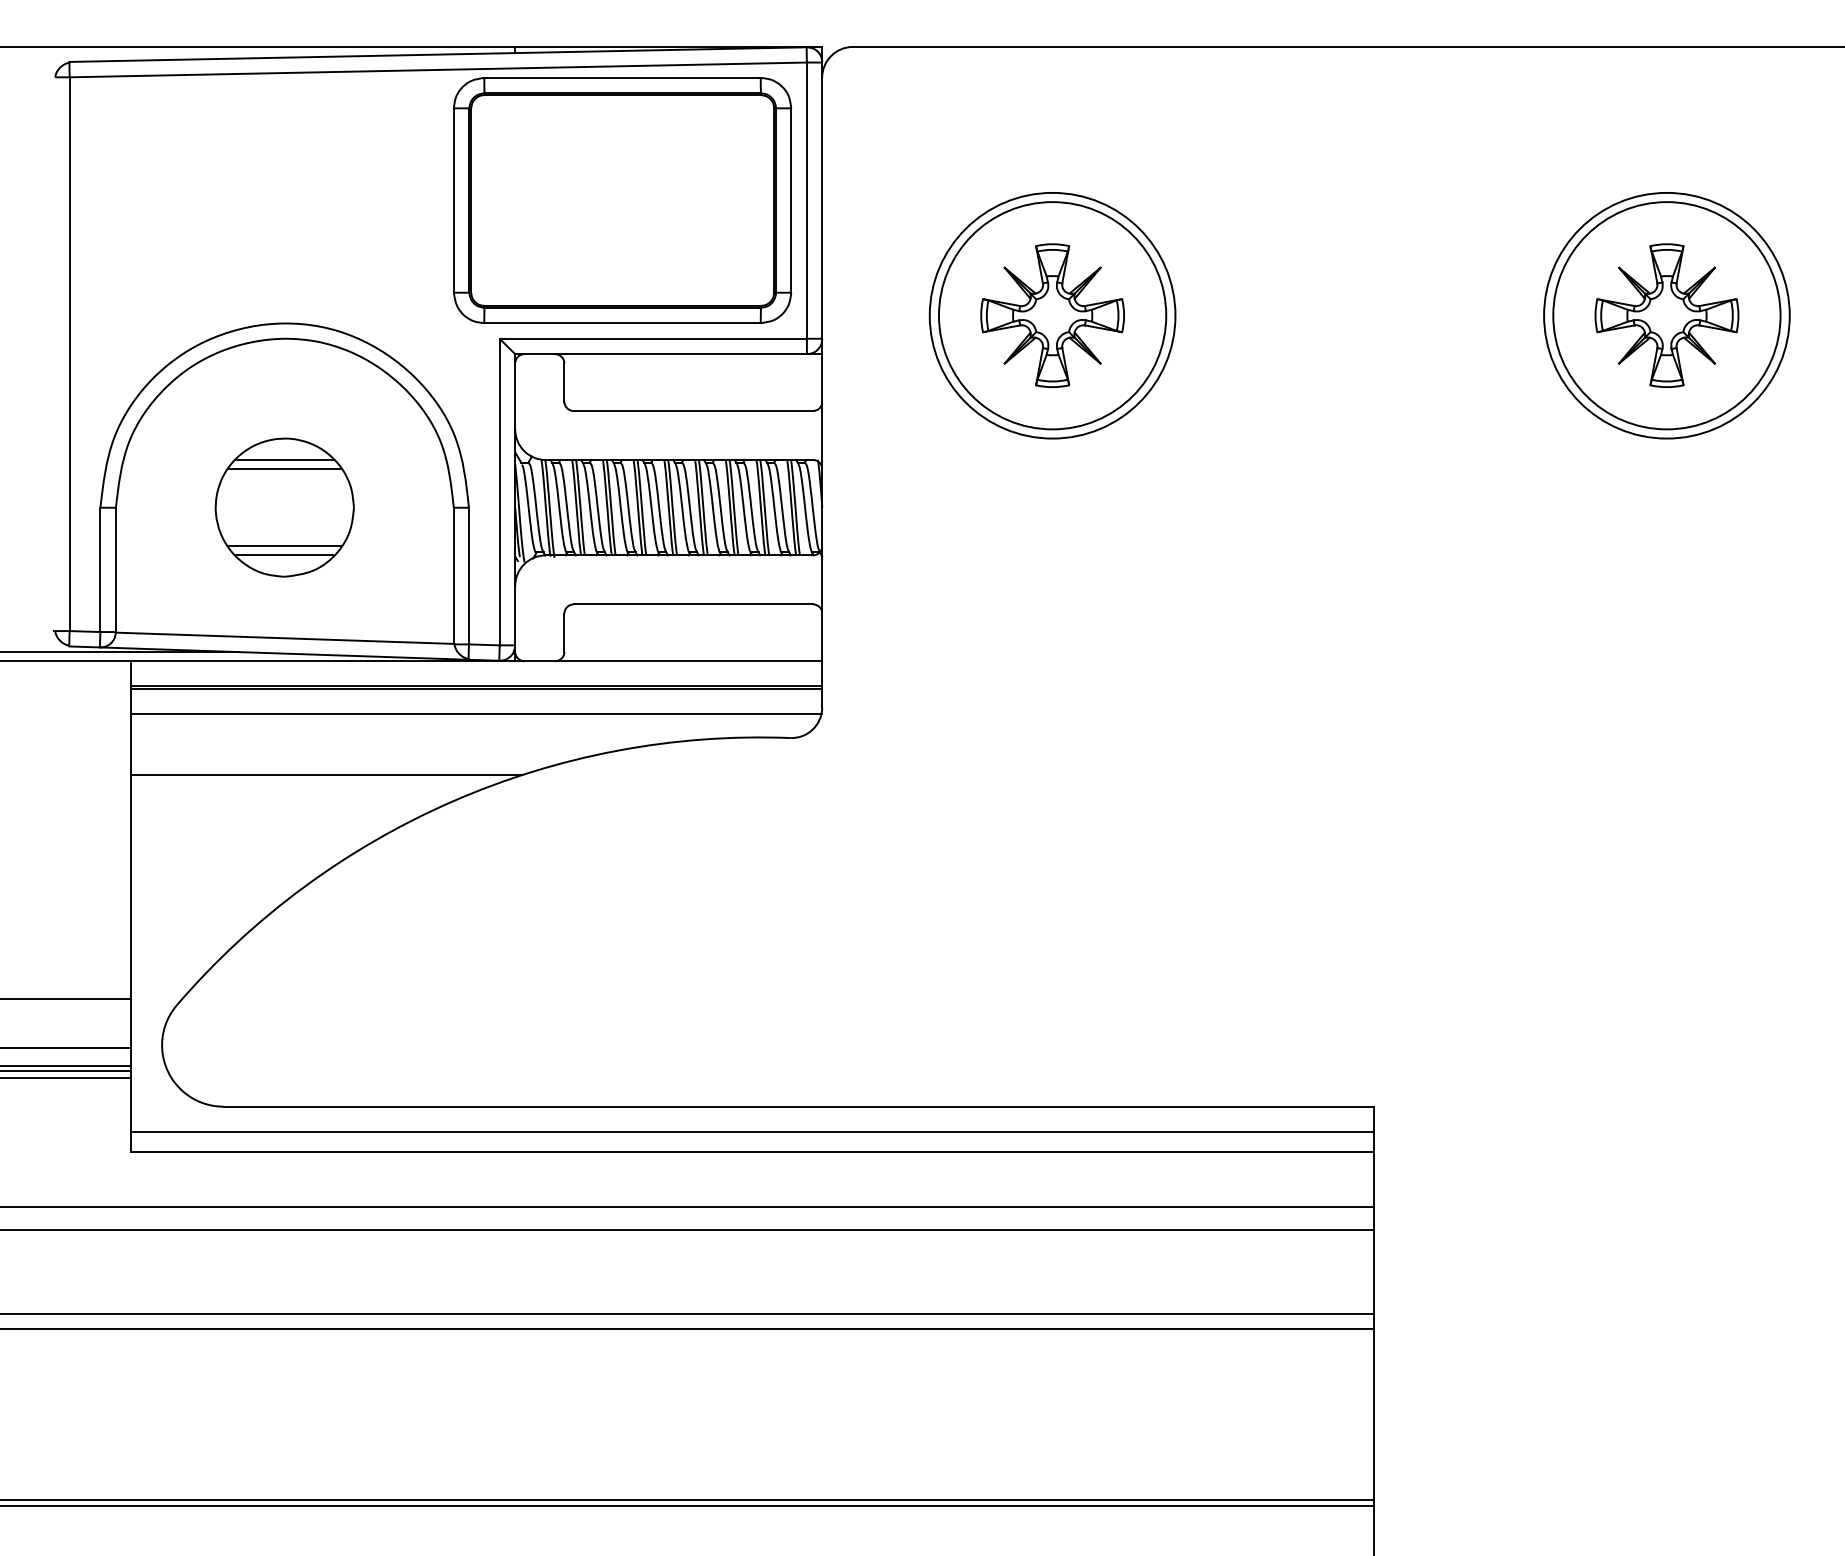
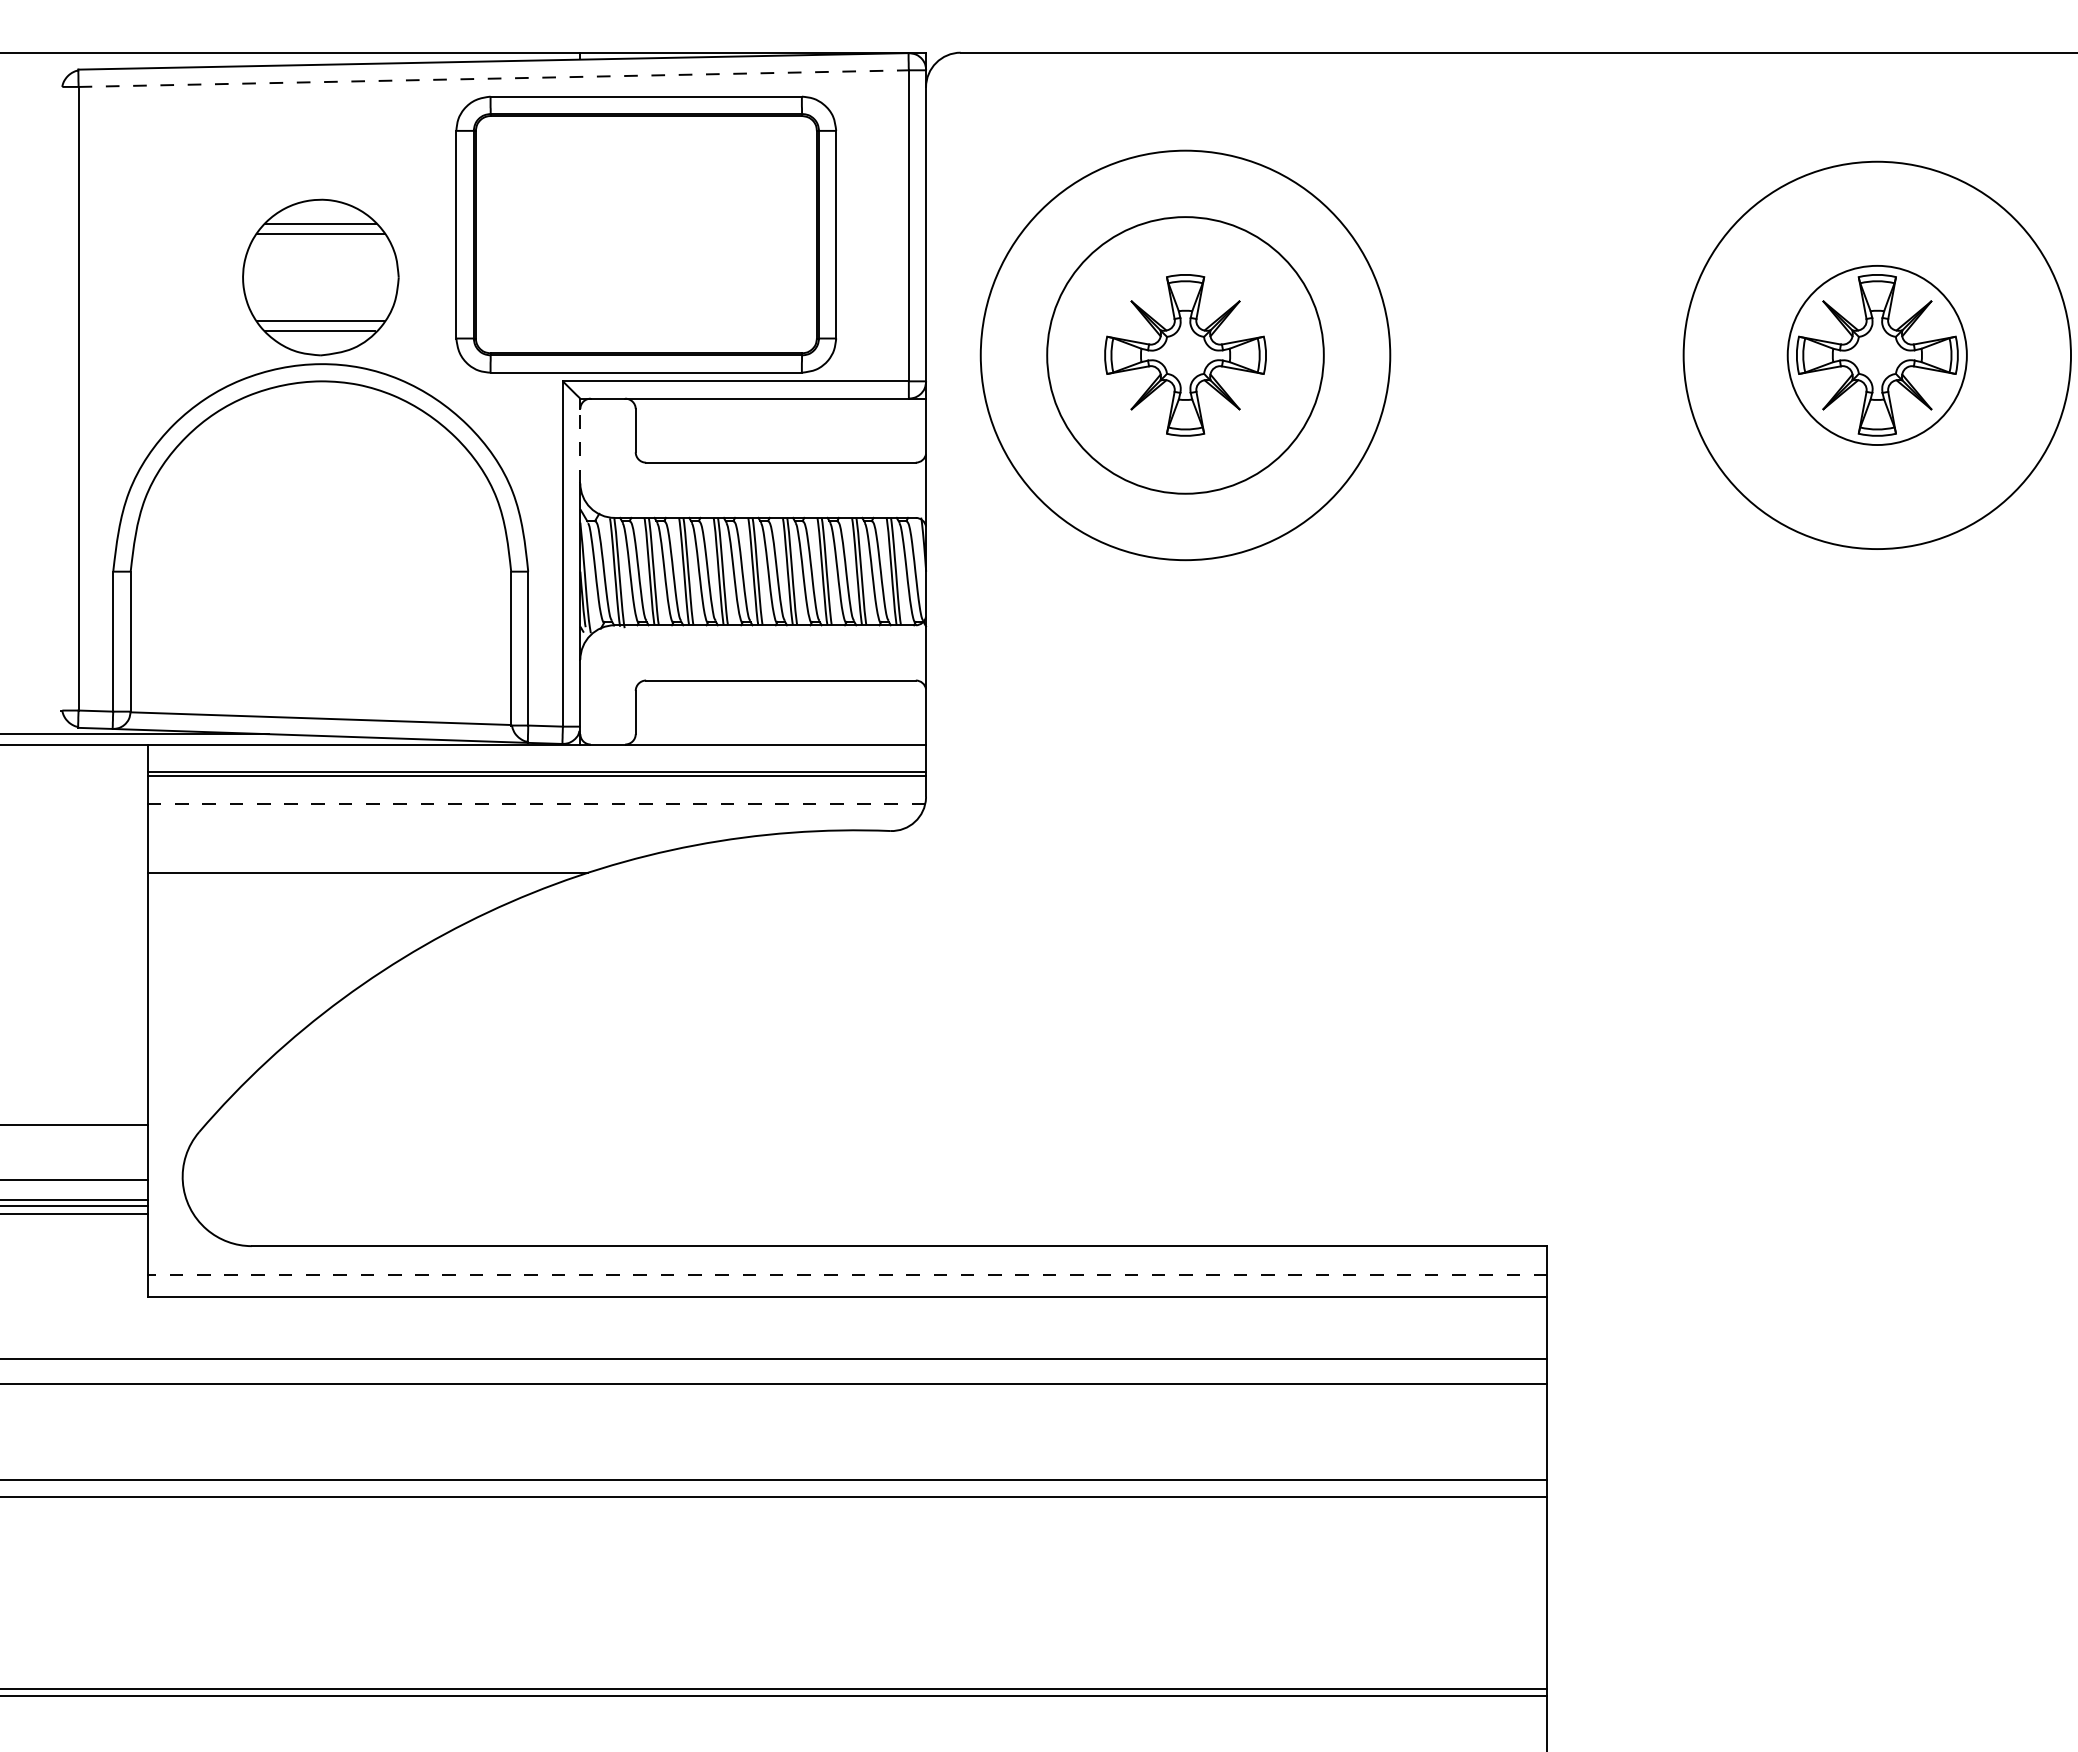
line: (438, 69) -> (494, 78), solid -> dashed
part: (622, 200) -> (646, 234), moved
circle: (1052, 315) -> (1185, 355), size x1.6
circle: (1666, 315) -> (1876, 355), size x1.4
circle: (1667, 315) -> (1877, 355), size x0.7
line: (515, 395) -> (580, 445), solid -> dashed
part: (284, 507) -> (320, 277), moved
line: (476, 713) -> (536, 803), solid -> dashed
line: (752, 1131) -> (847, 1274), solid -> dashed

